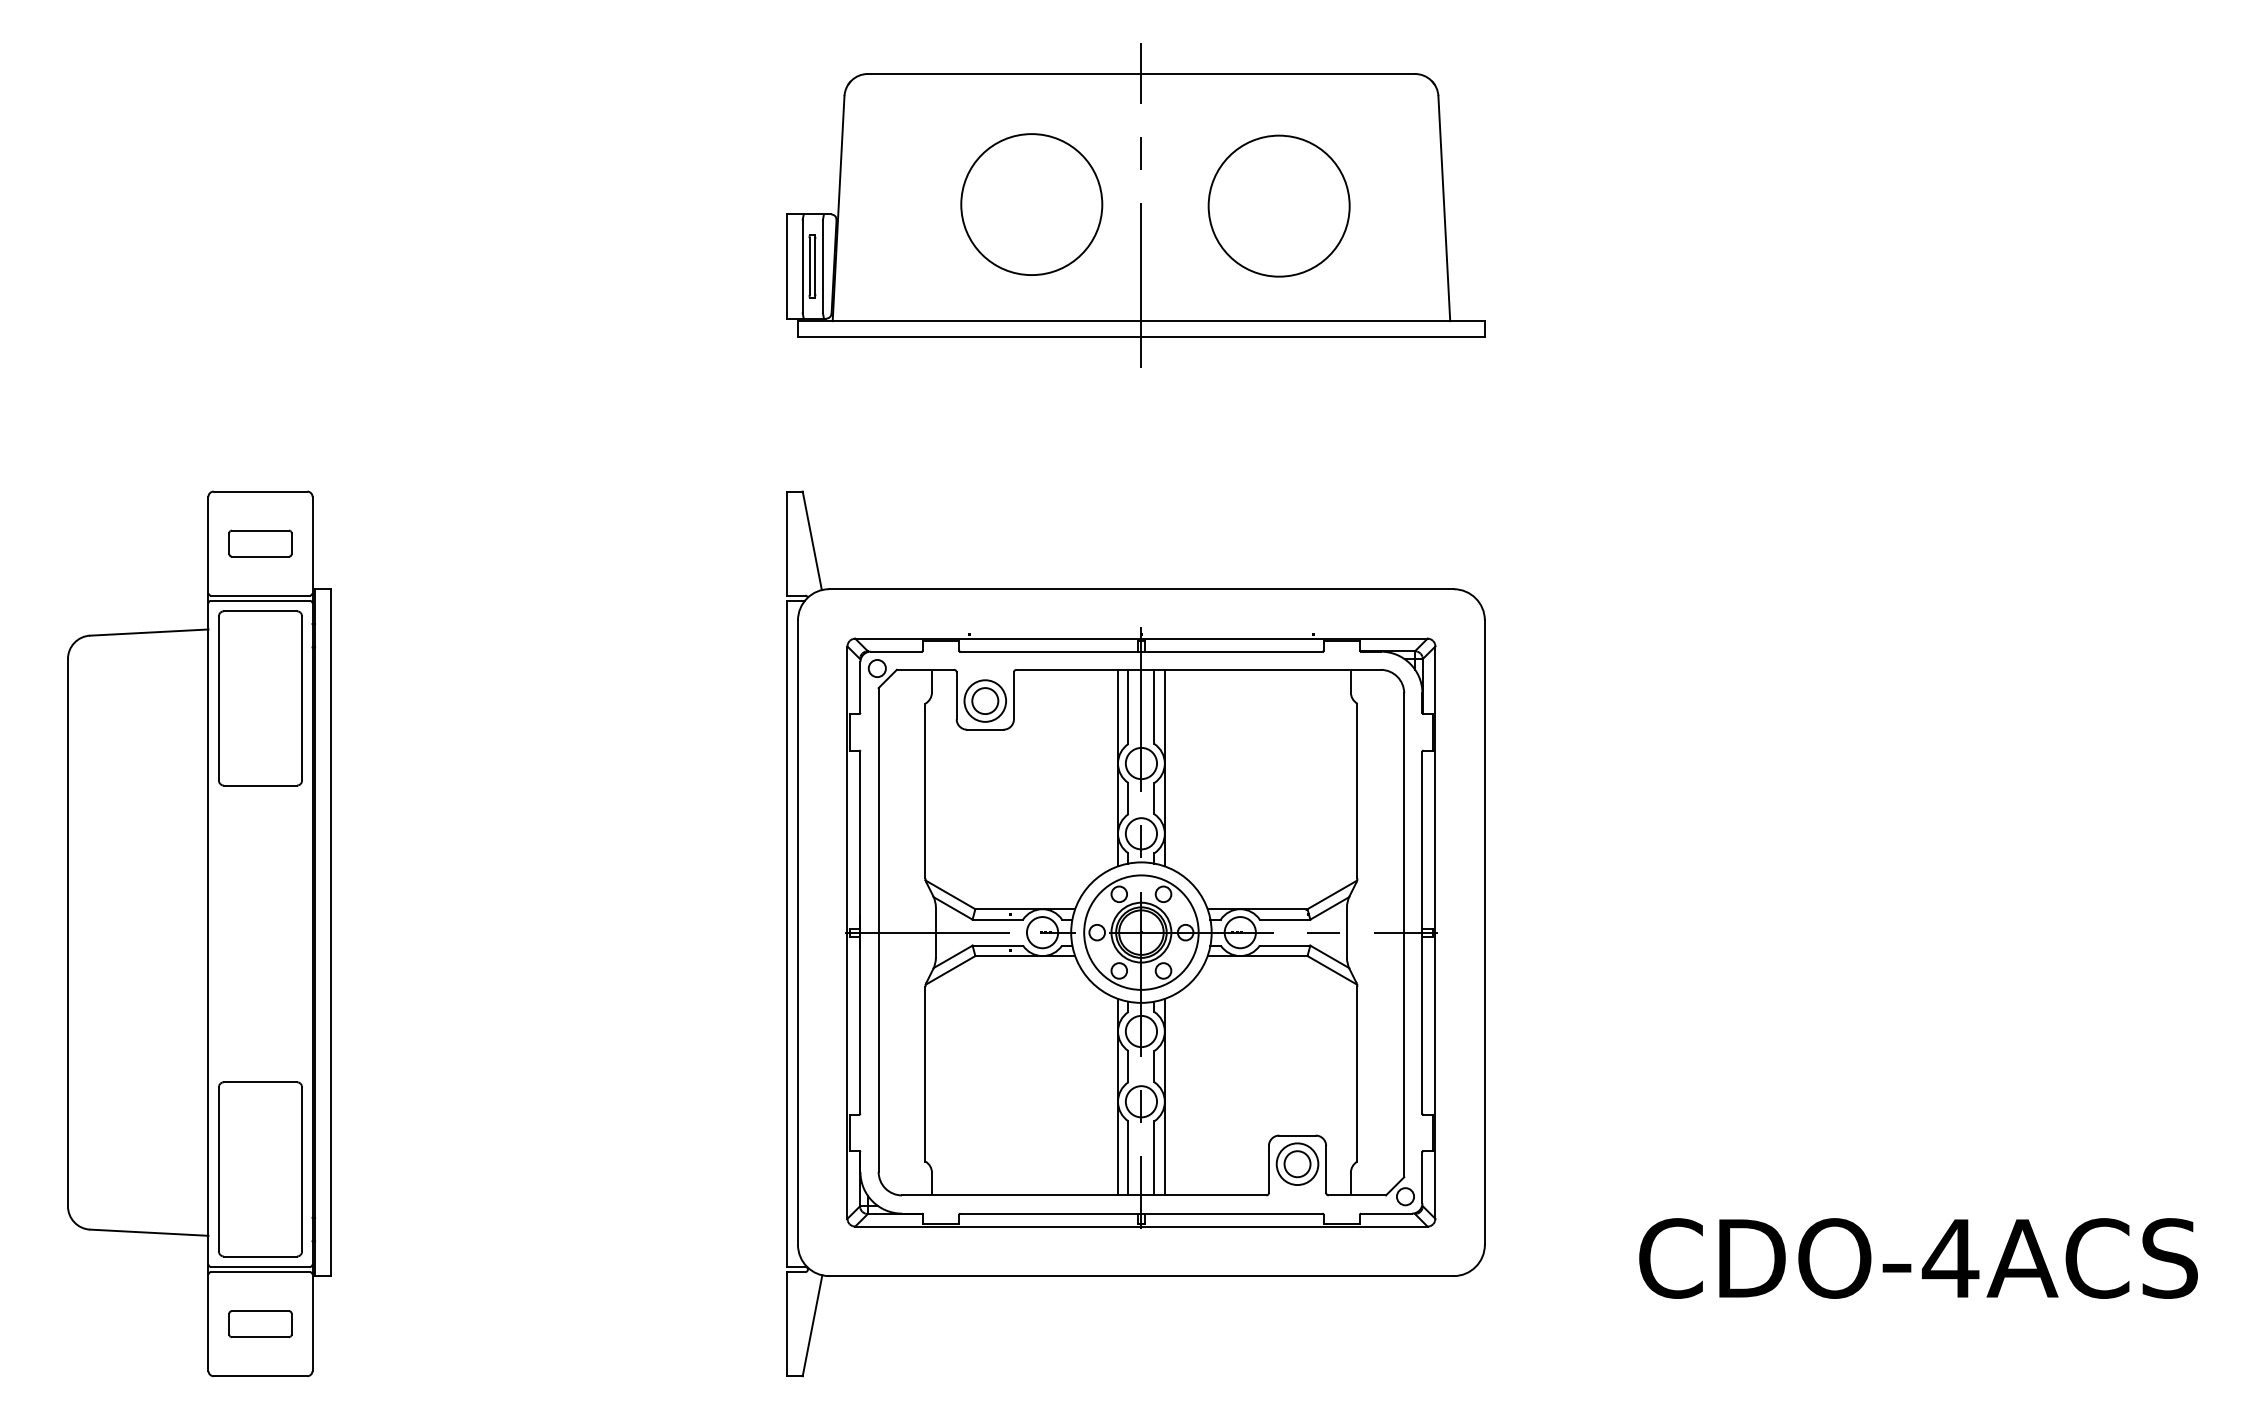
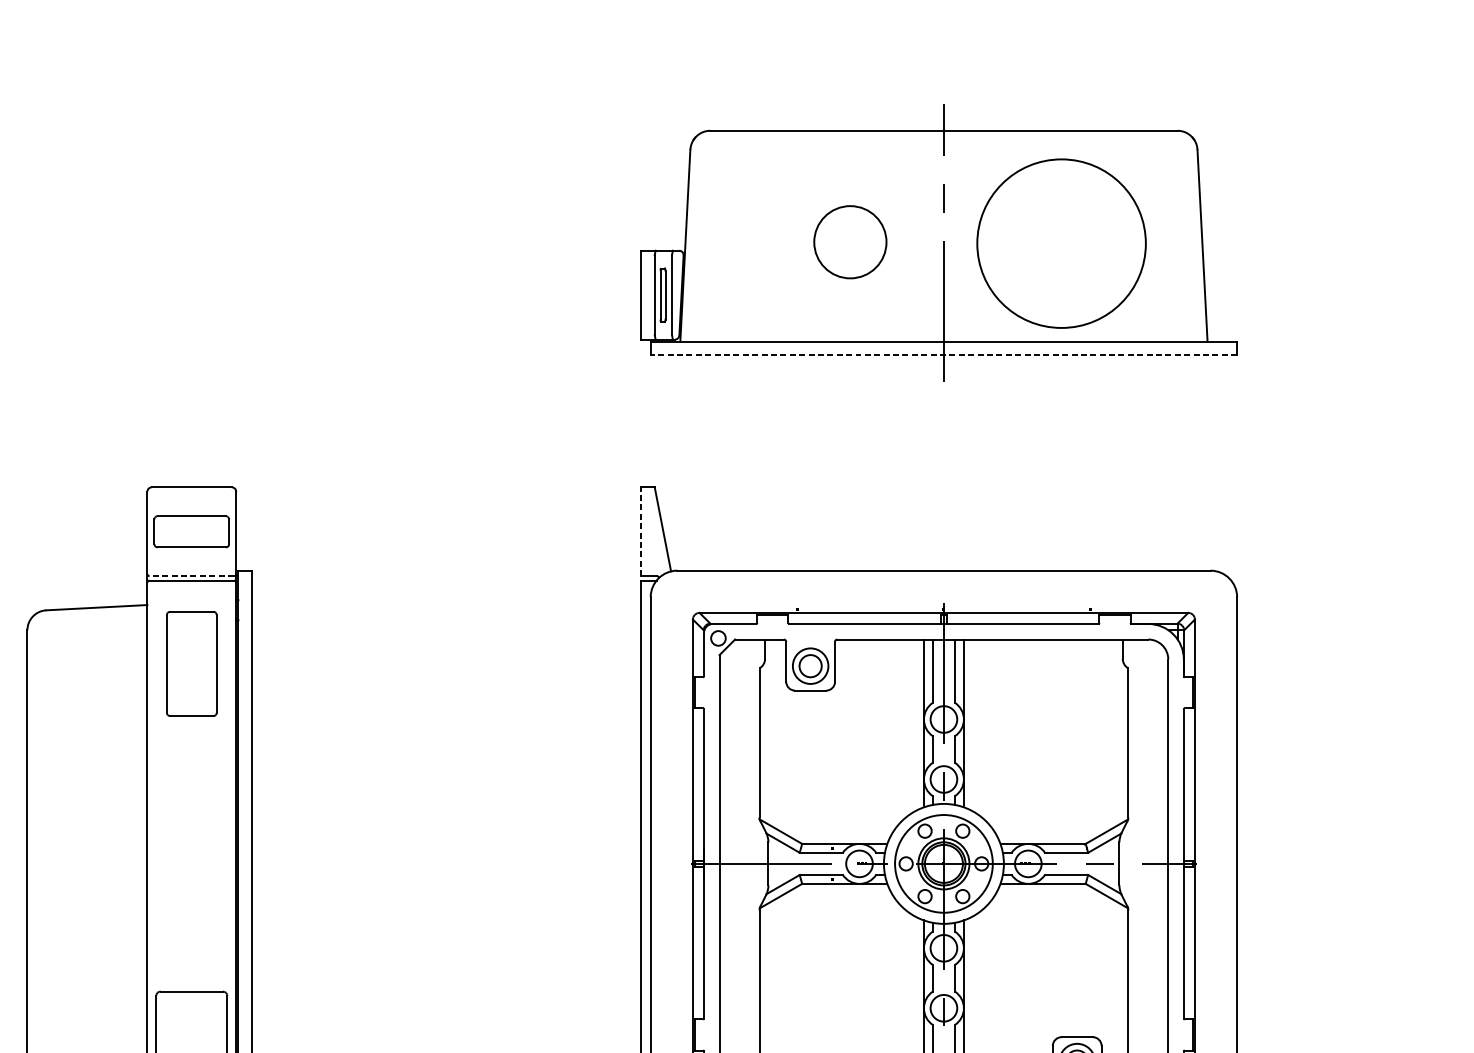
circle: (1031, 204) -> (850, 242), size x0.6
circle: (1278, 205) -> (1060, 243), size x1.4
line: (1140, 336) -> (943, 354), solid -> dashed
part: (260, 543) -> (191, 531), size x1.4
line: (787, 543) -> (641, 531), solid -> dashed
line: (260, 595) -> (191, 576), solid -> dashed
part: (260, 698) -> (191, 663), size x0.7

